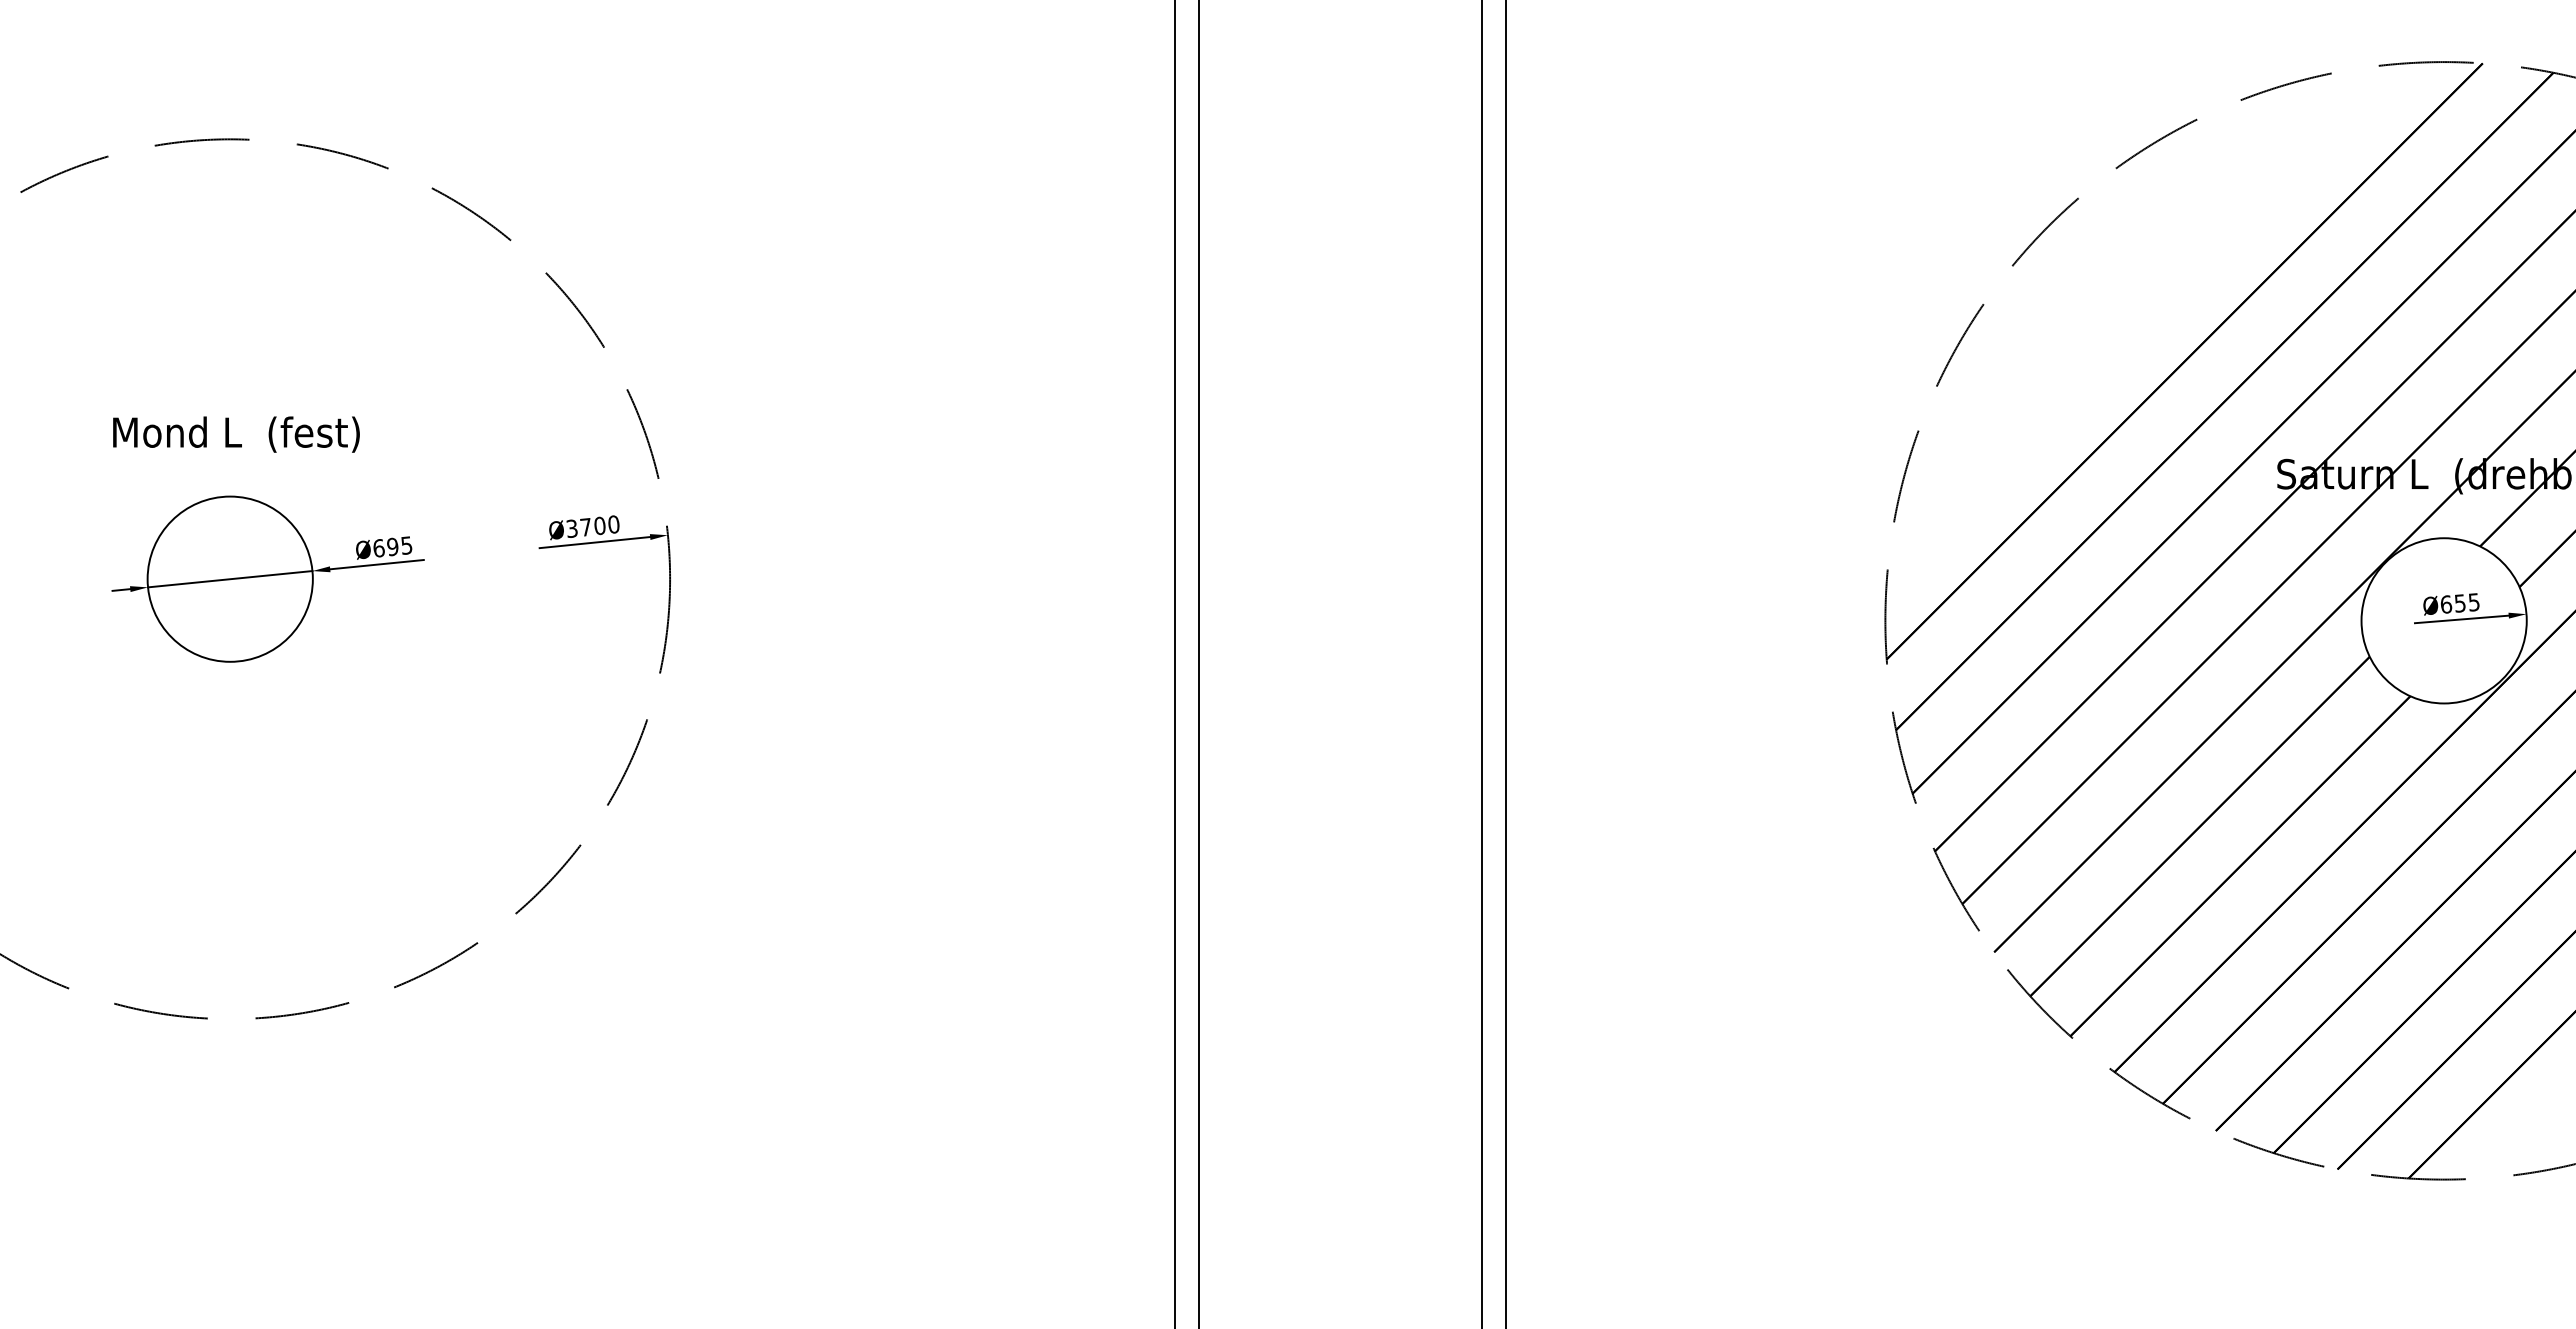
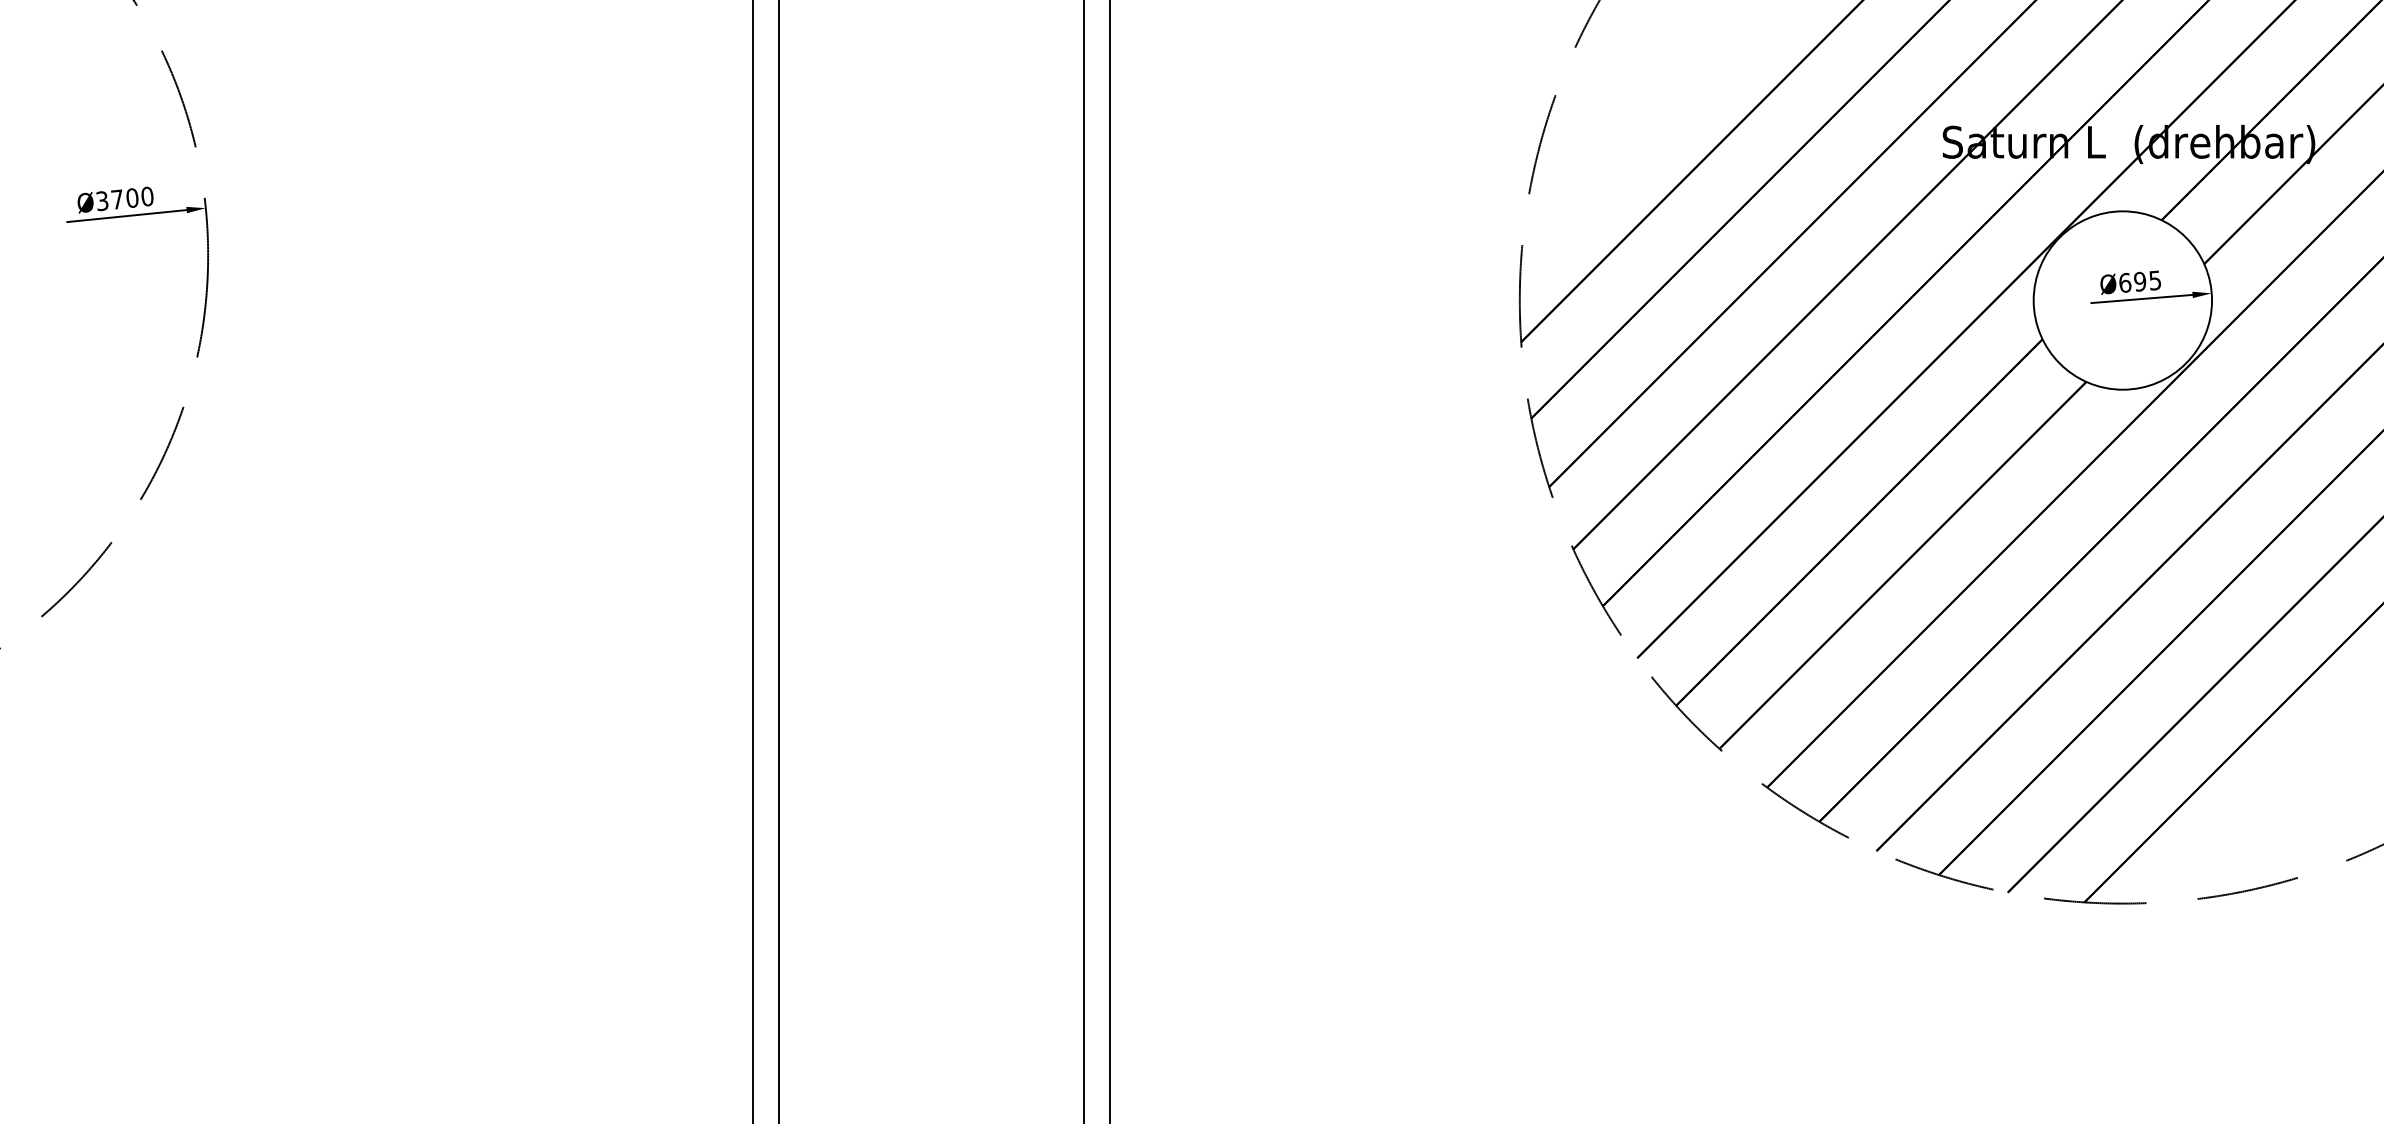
text: (2459, 603) -> (2139, 281), Ø655 -> Ø695

